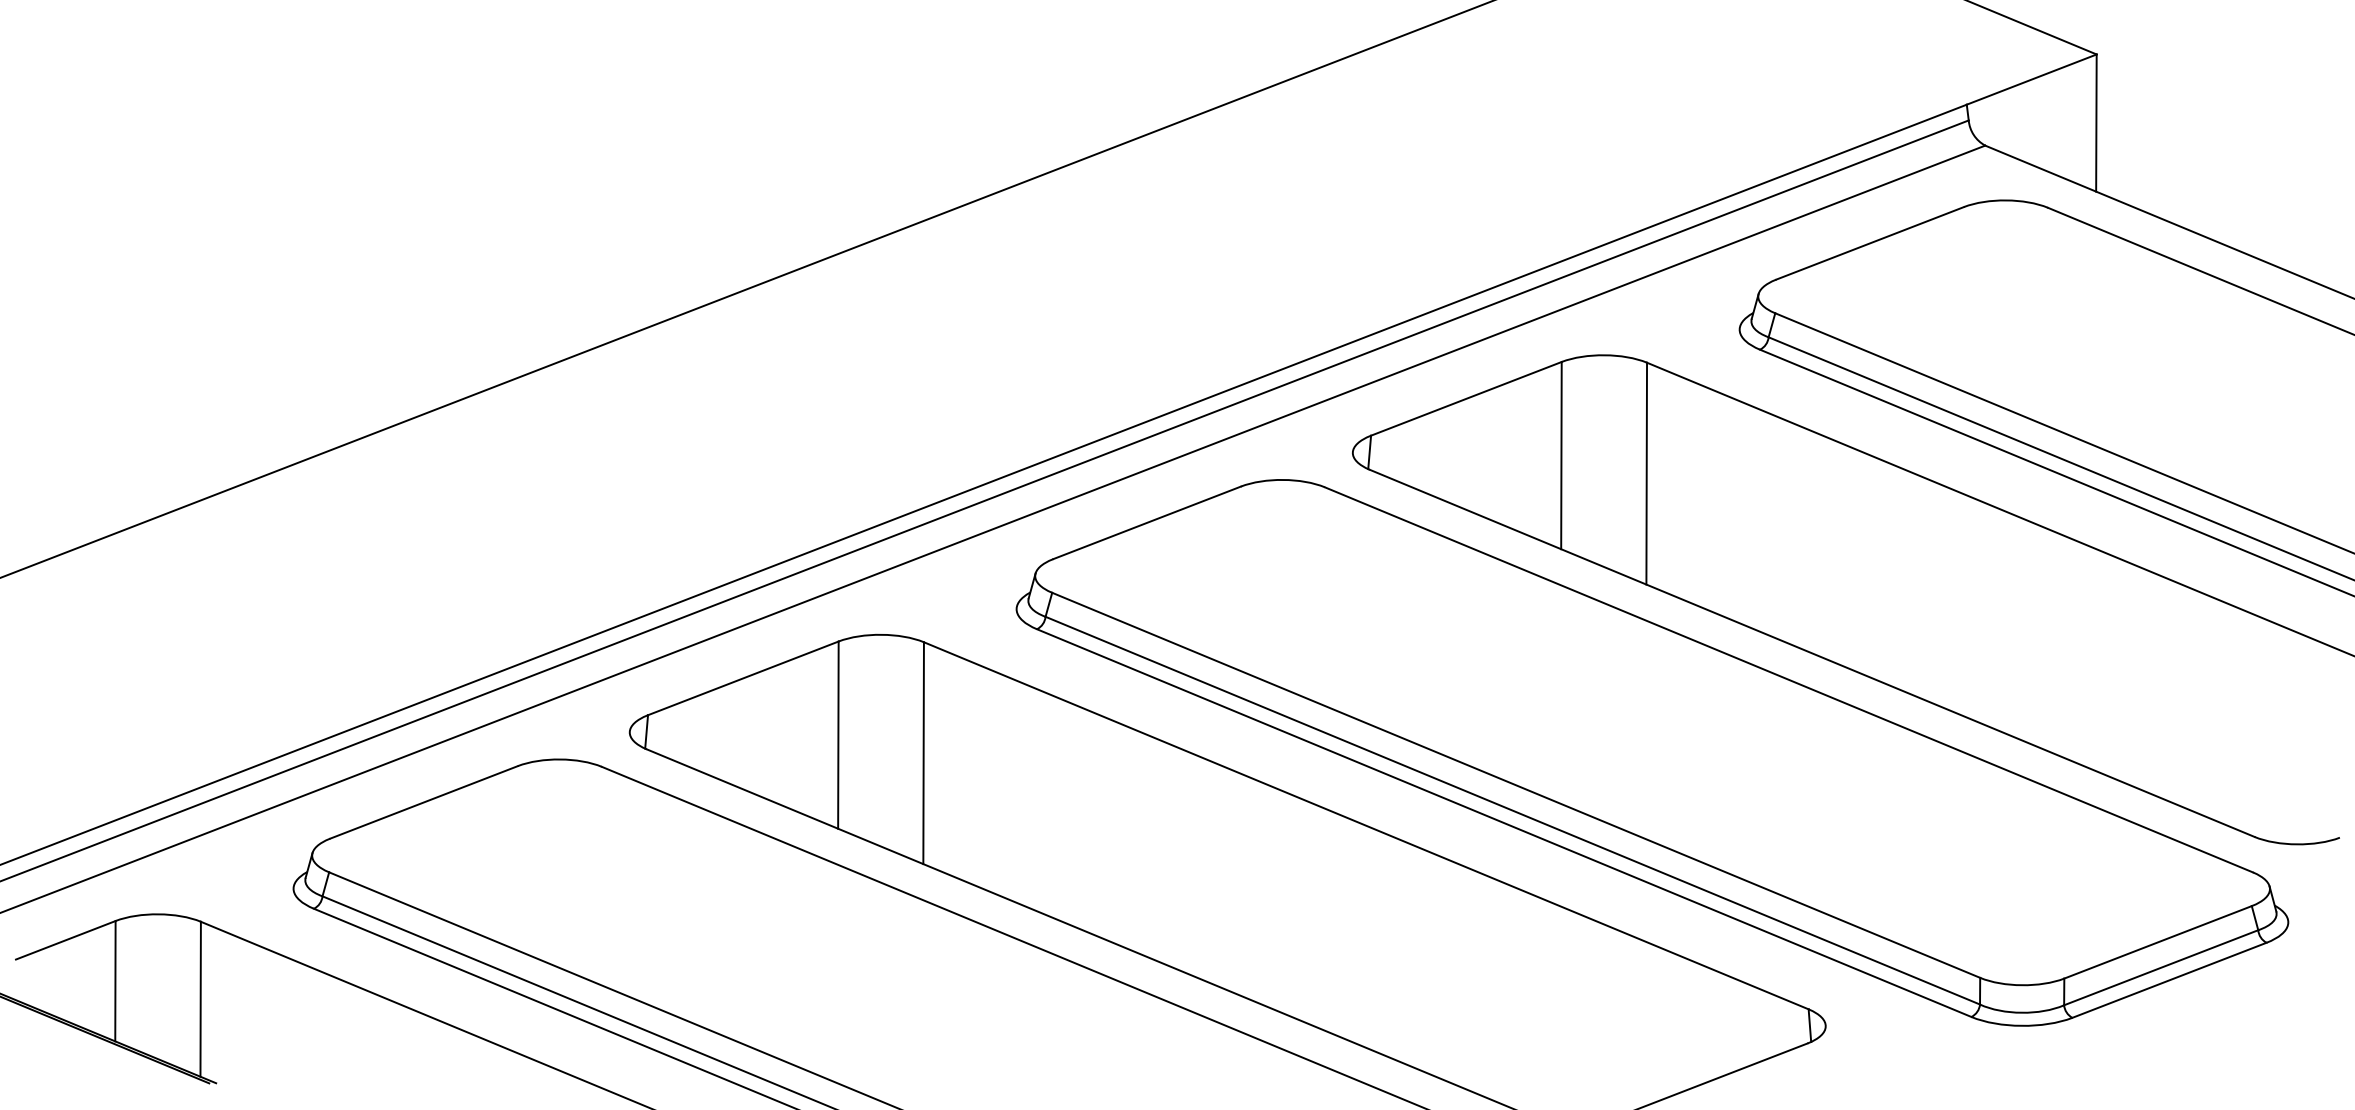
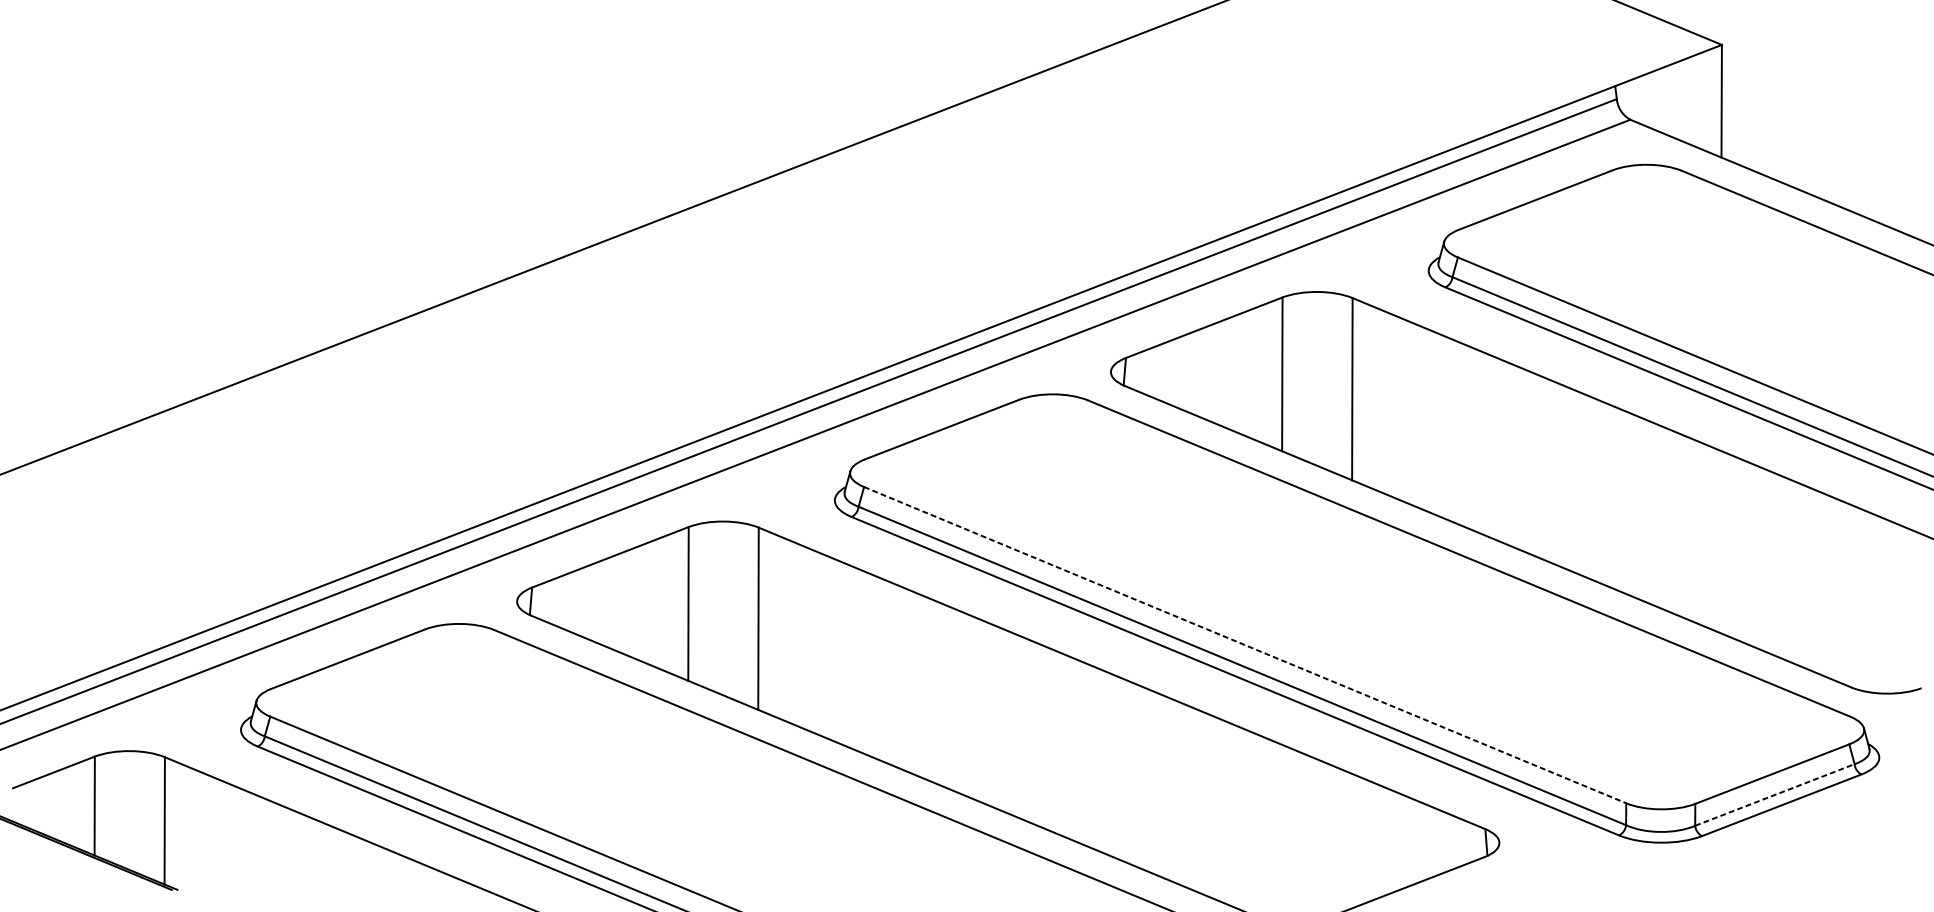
line: (1516, 785) -> (1245, 645), solid -> dashed
line: (2161, 967) -> (1775, 794), solid -> dashed

